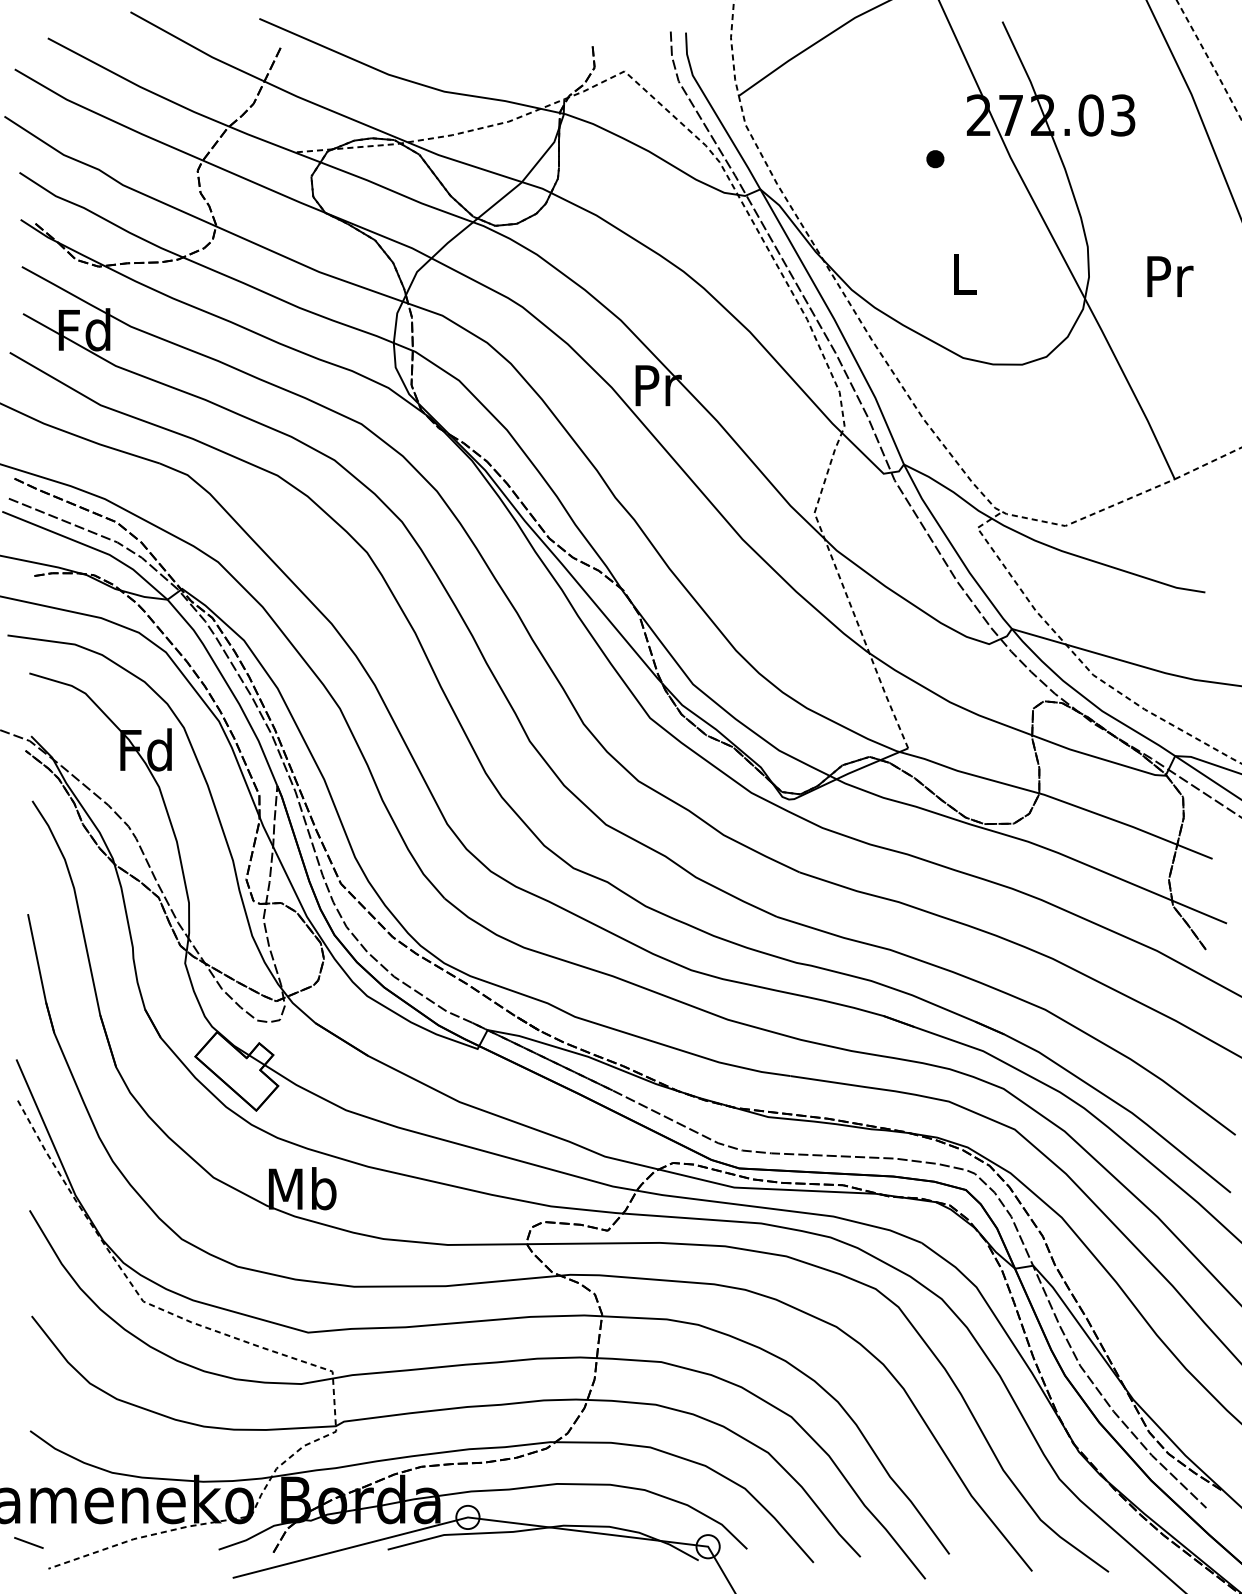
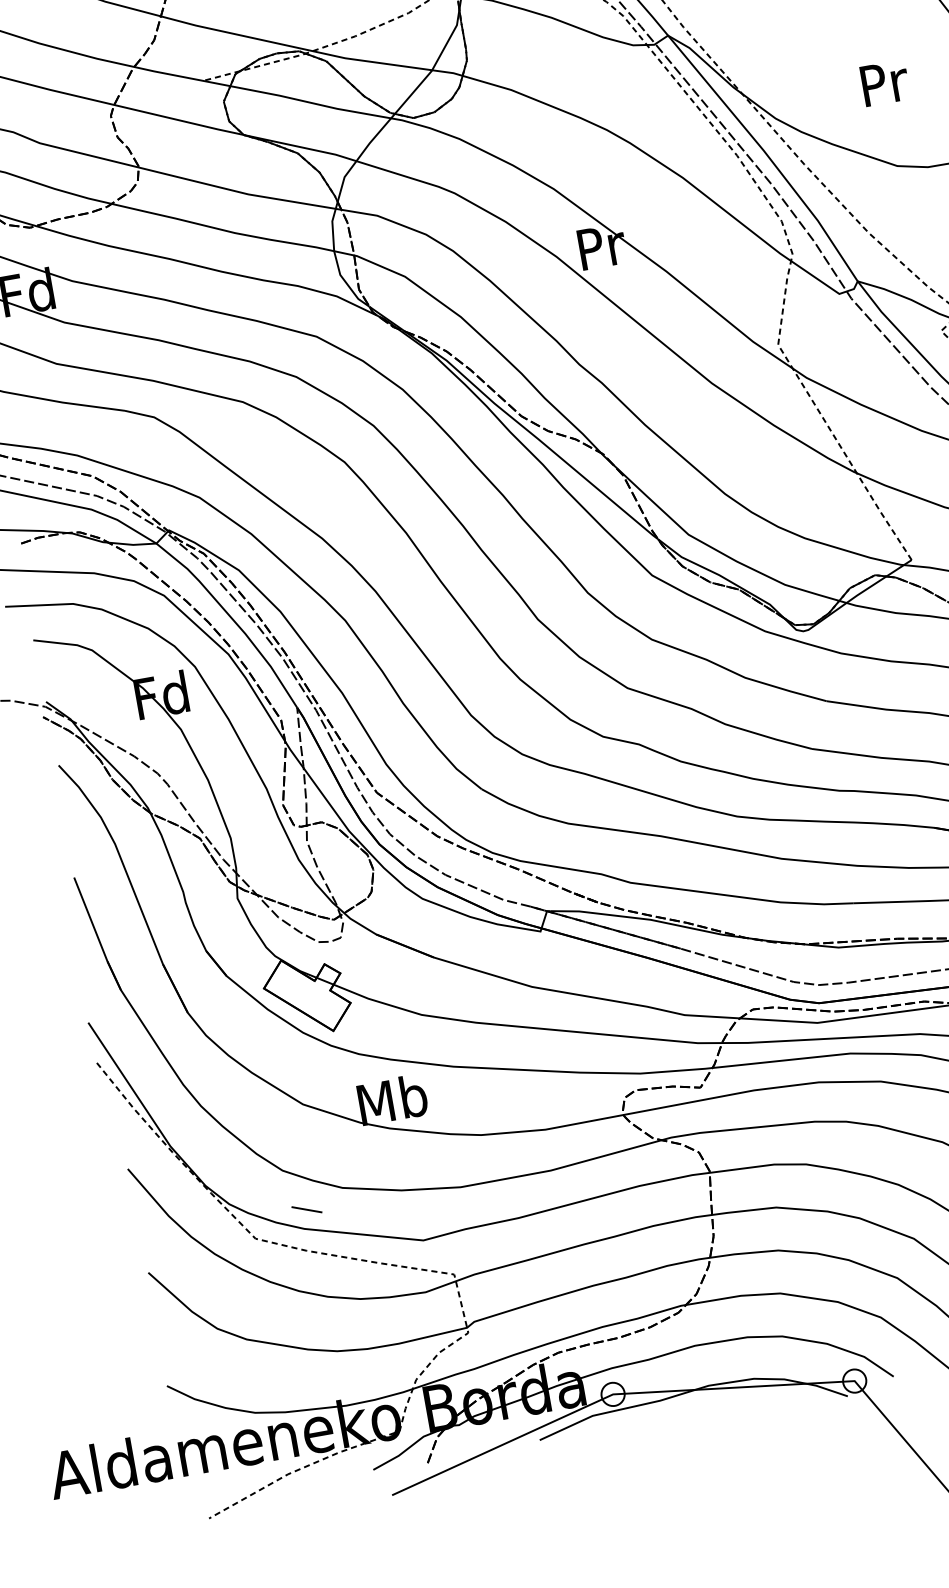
text: (965, 273) -> (884, 82), L -> Pr
line: (28, 1542) -> (306, 1209), moved

